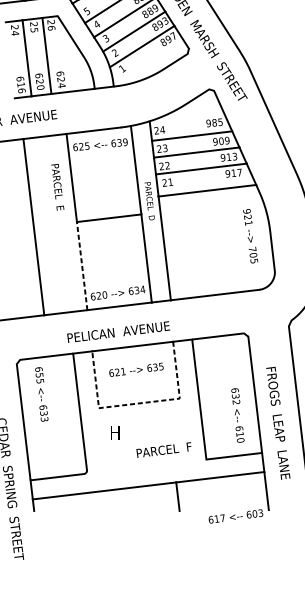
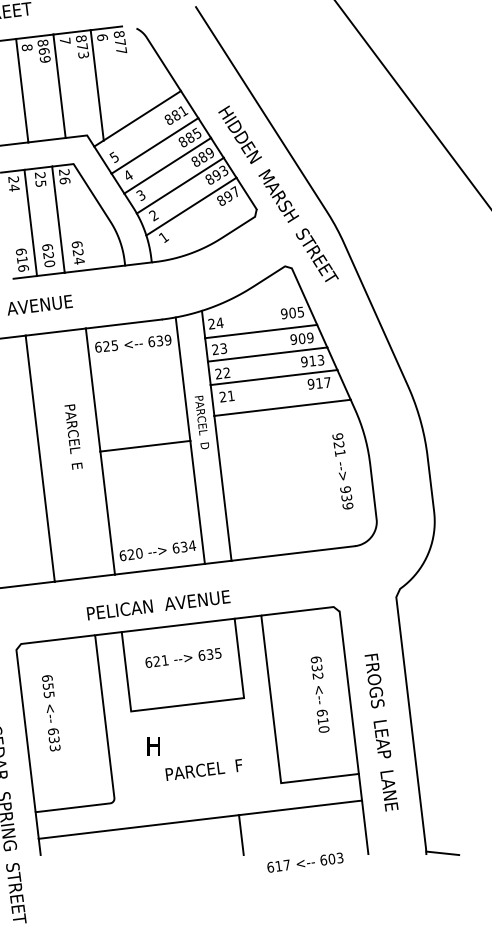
text: (214, 122) -> (292, 312), 985 -> 905
text: (57, 186) -> (73, 436), moved
text: (253, 254) -> (346, 497), 705 -> 939
line: (82, 266) -> (107, 513), dashed -> solid
text: (41, 394) -> (51, 713), moved
line: (139, 403) -> (187, 704), dashed -> solid
text: (237, 415) -> (319, 694), moved
text: (163, 449) -> (203, 769), moved
text: (236, 516) -> (305, 862), moved

